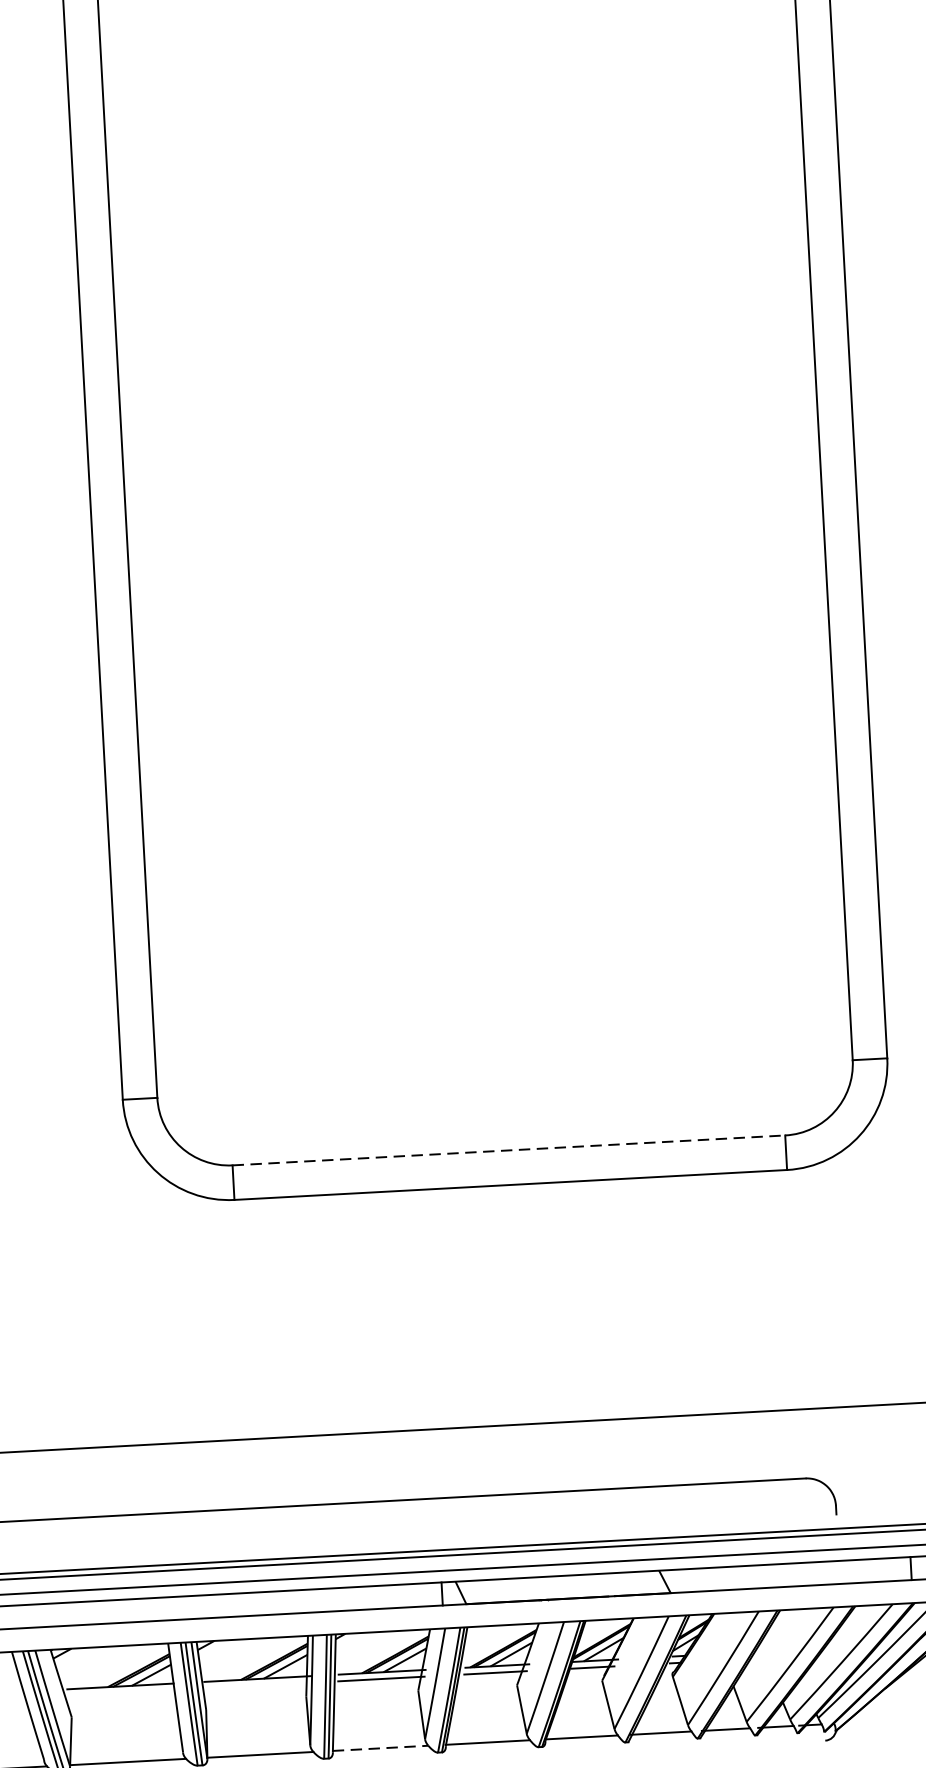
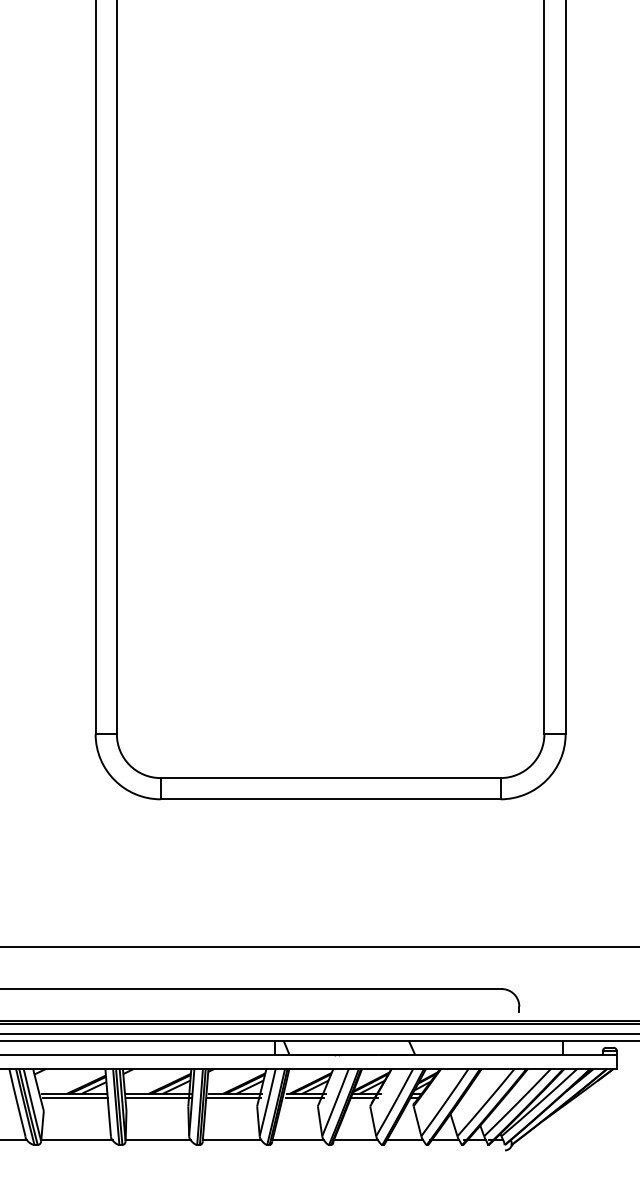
line: (508, 1151) -> (330, 778), dashed -> solid
line: (258, 1685) -> (159, 1097), added
line: (122, 1692) -> (75, 1097), added
line: (381, 1748) -> (232, 1140), dashed -> solid

